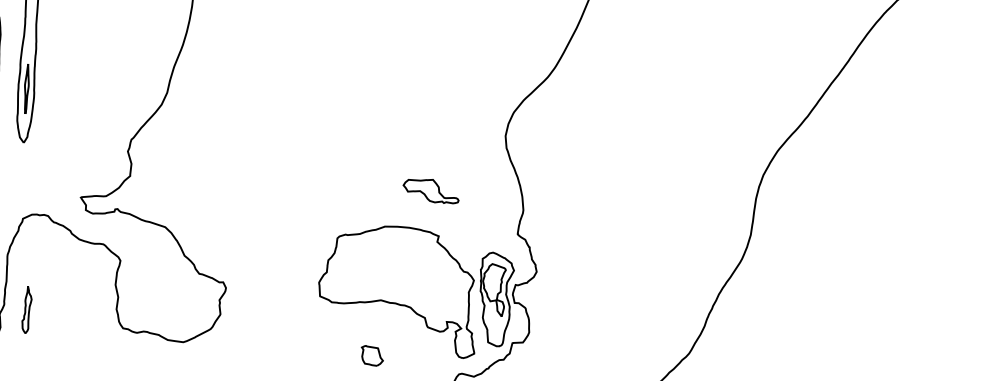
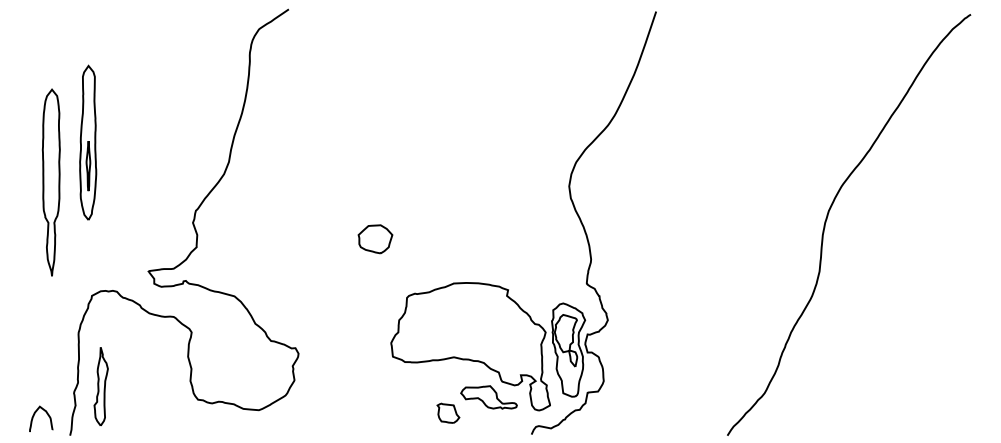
part: (309, 178) -> (375, 239), added
part: (430, 191) -> (488, 397), moved
part: (26, 309) -> (100, 386), size x1.67

